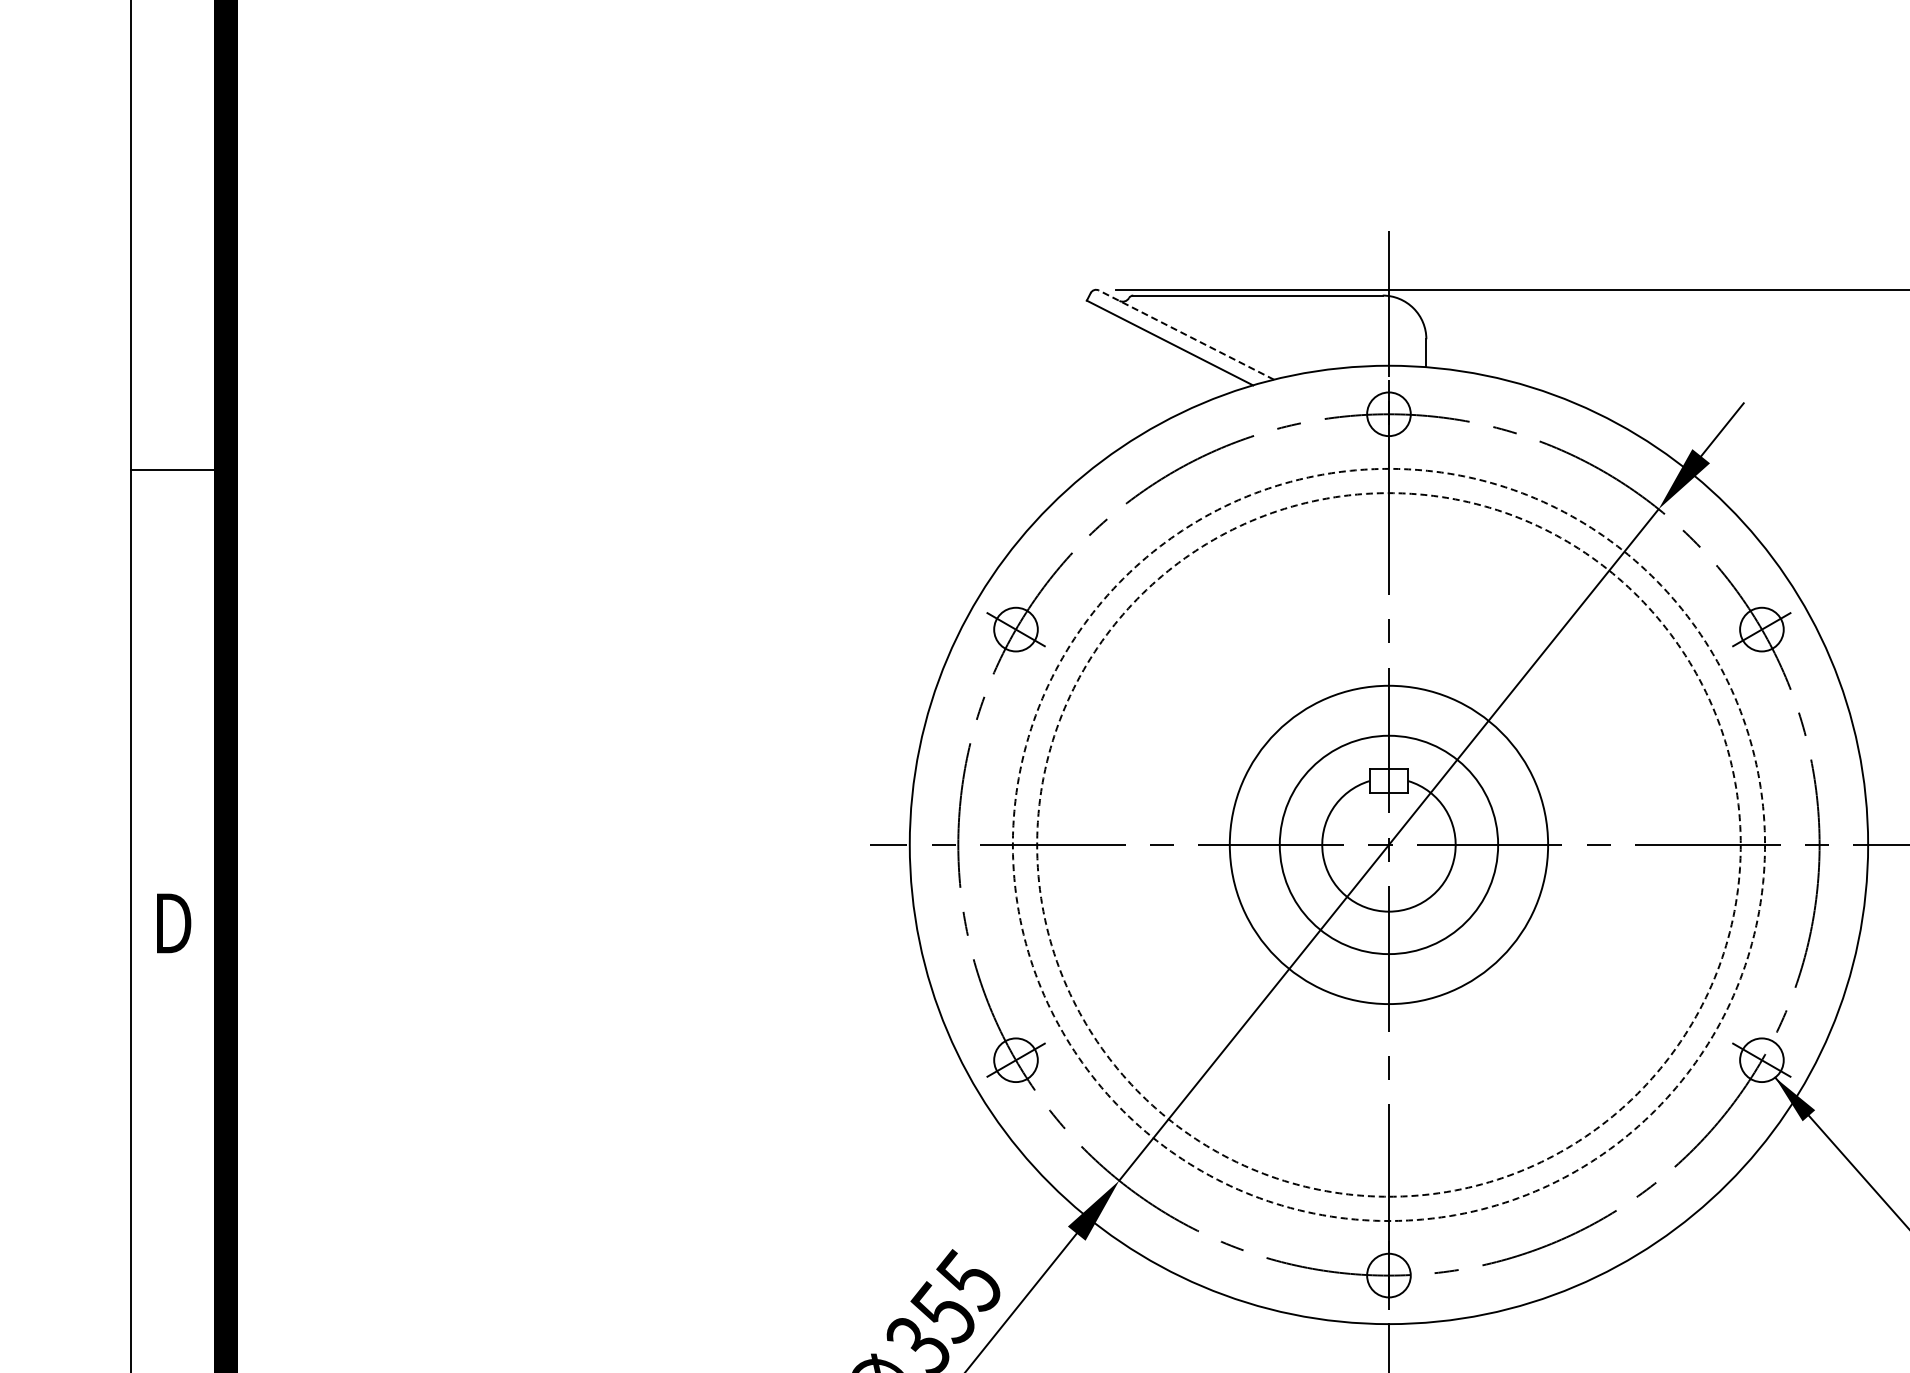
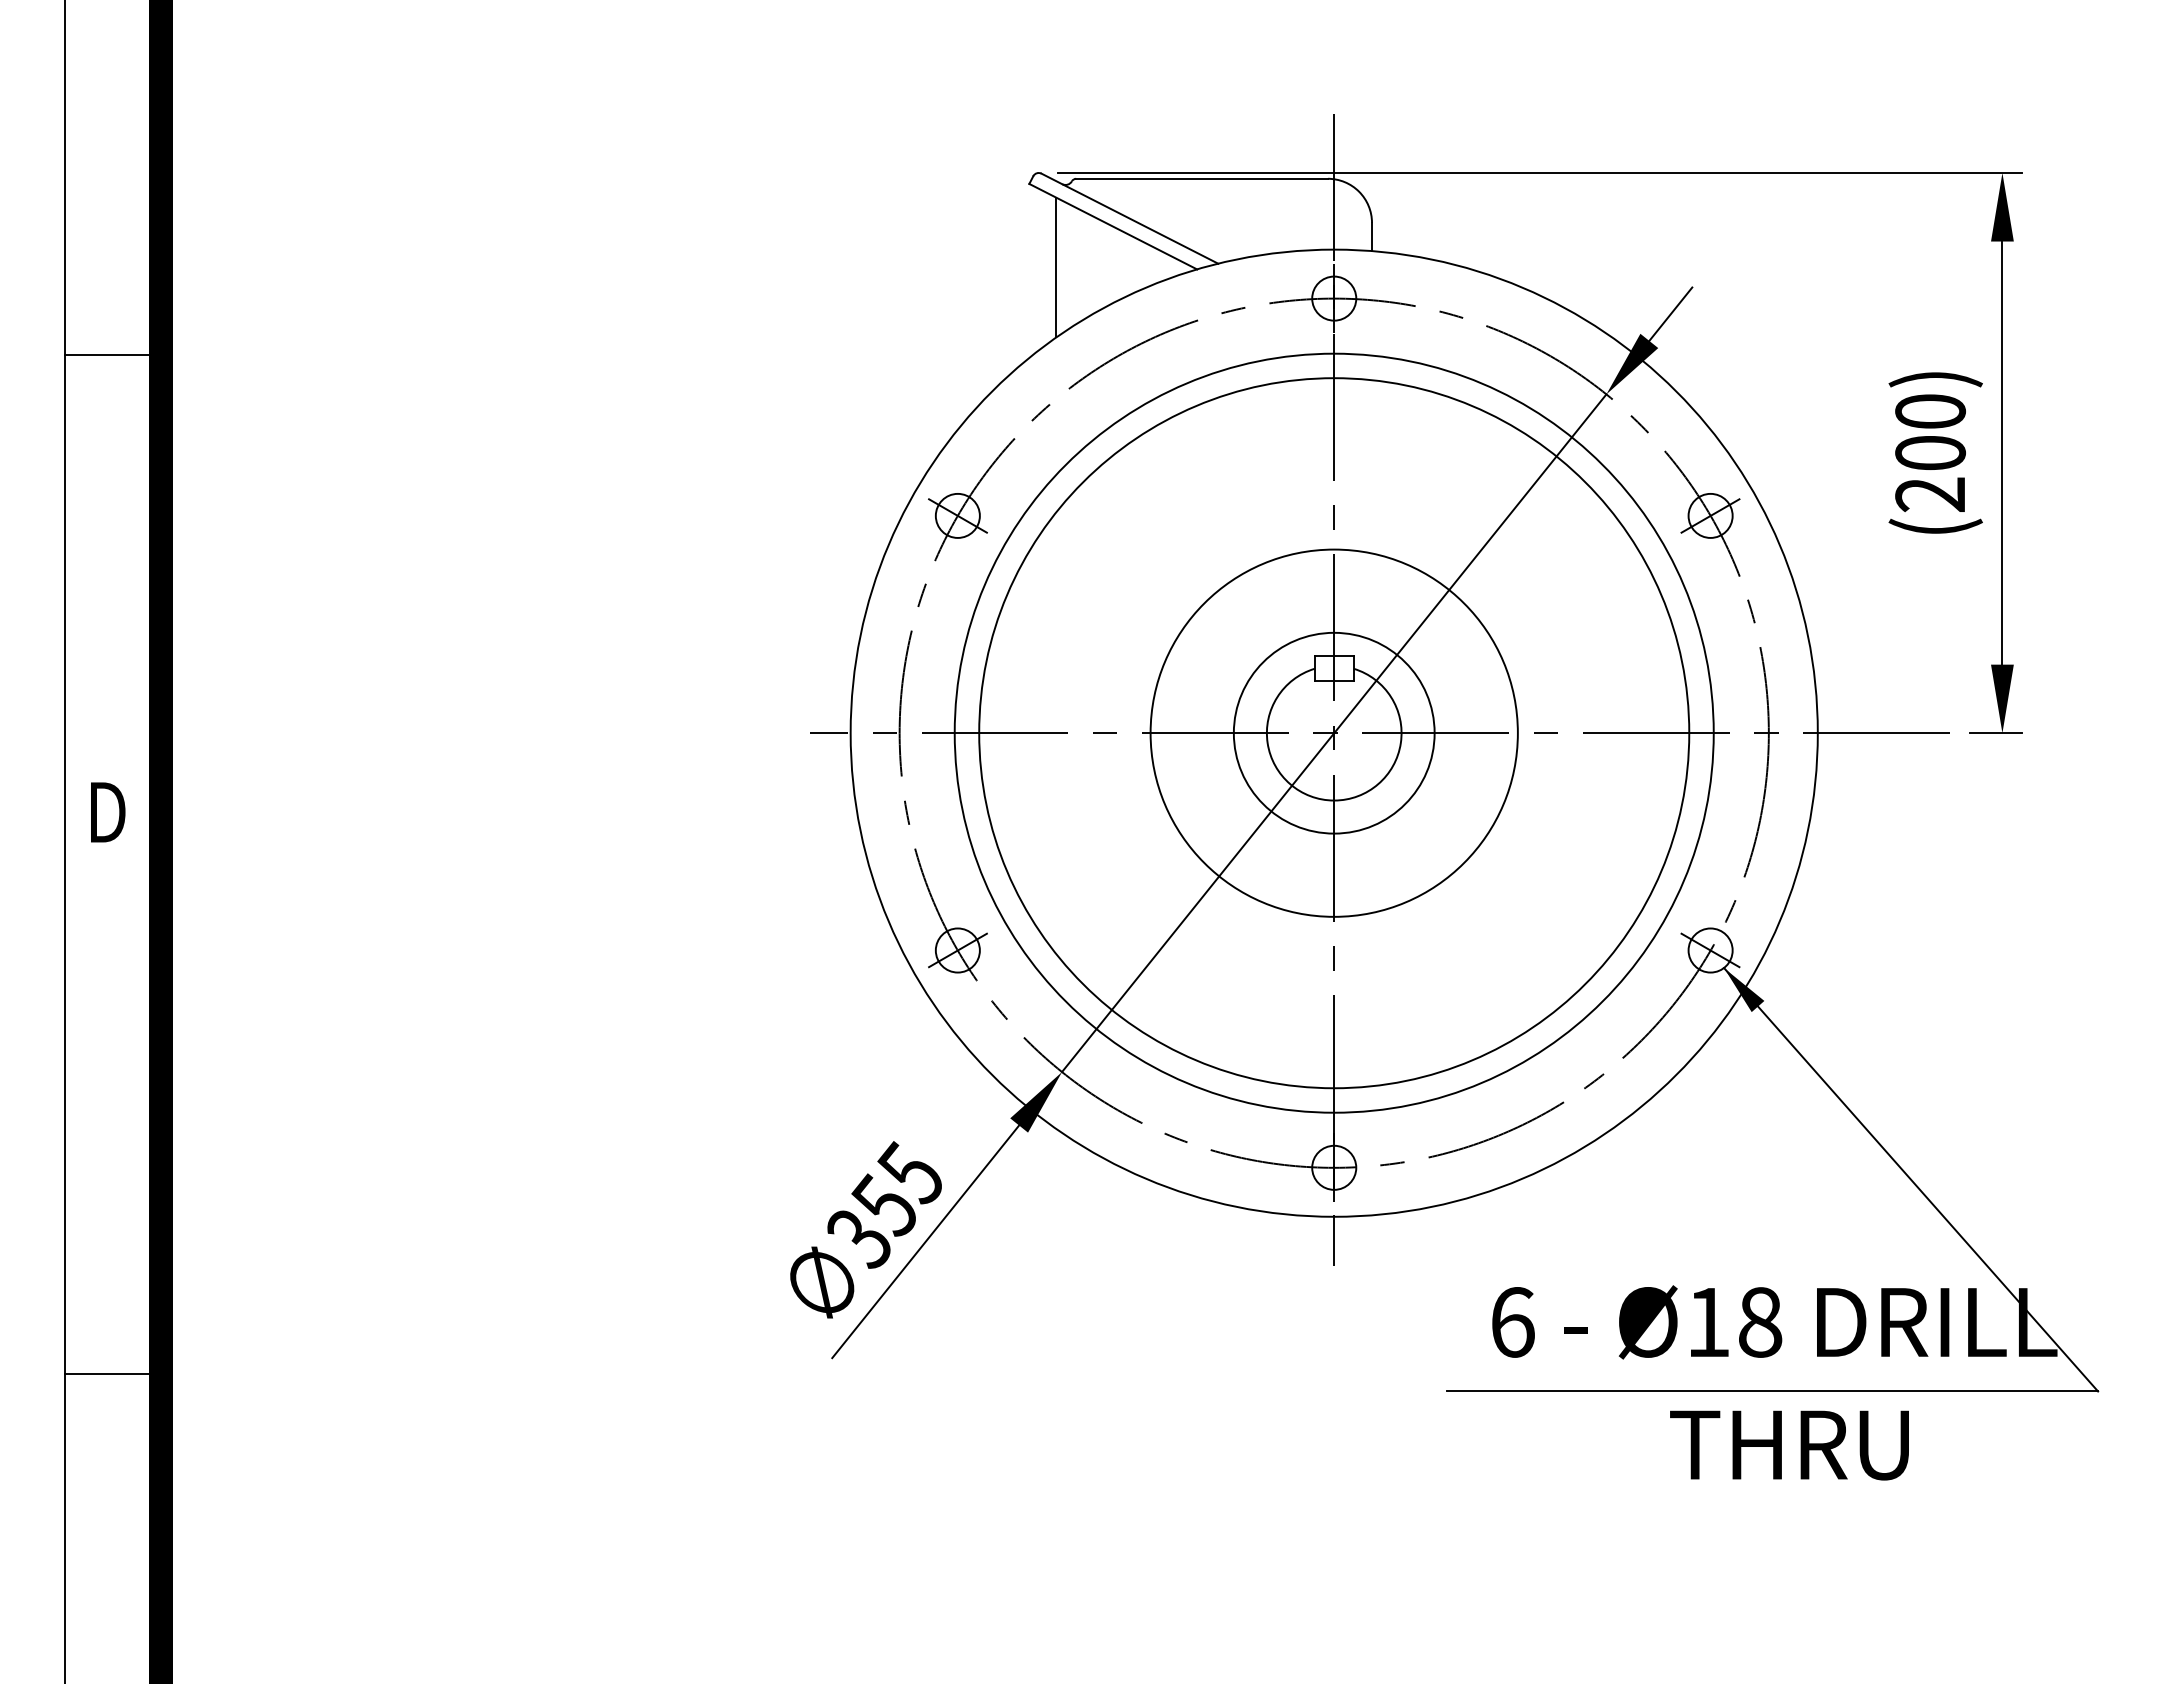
line: (1186, 334) -> (1129, 218), dashed -> solid
line: (1113, 383) -> (1056, 267), added
circle: (1388, 844) -> (1333, 732), dashed -> solid
circle: (1388, 844) -> (1333, 732), size x0.62
circle: (1388, 844) -> (1333, 732), size x1.67
circle: (1389, 845) -> (1334, 733), dashed -> solid

